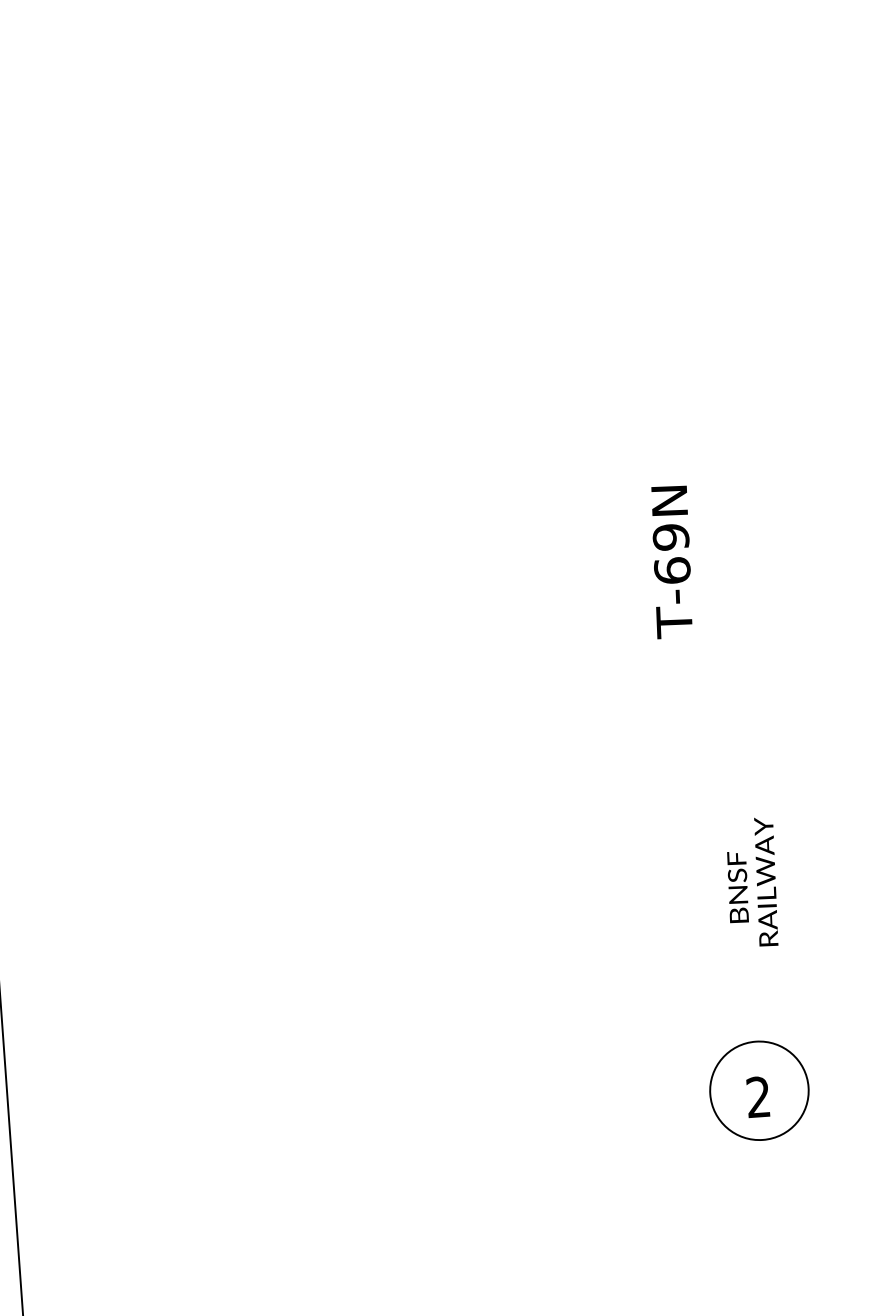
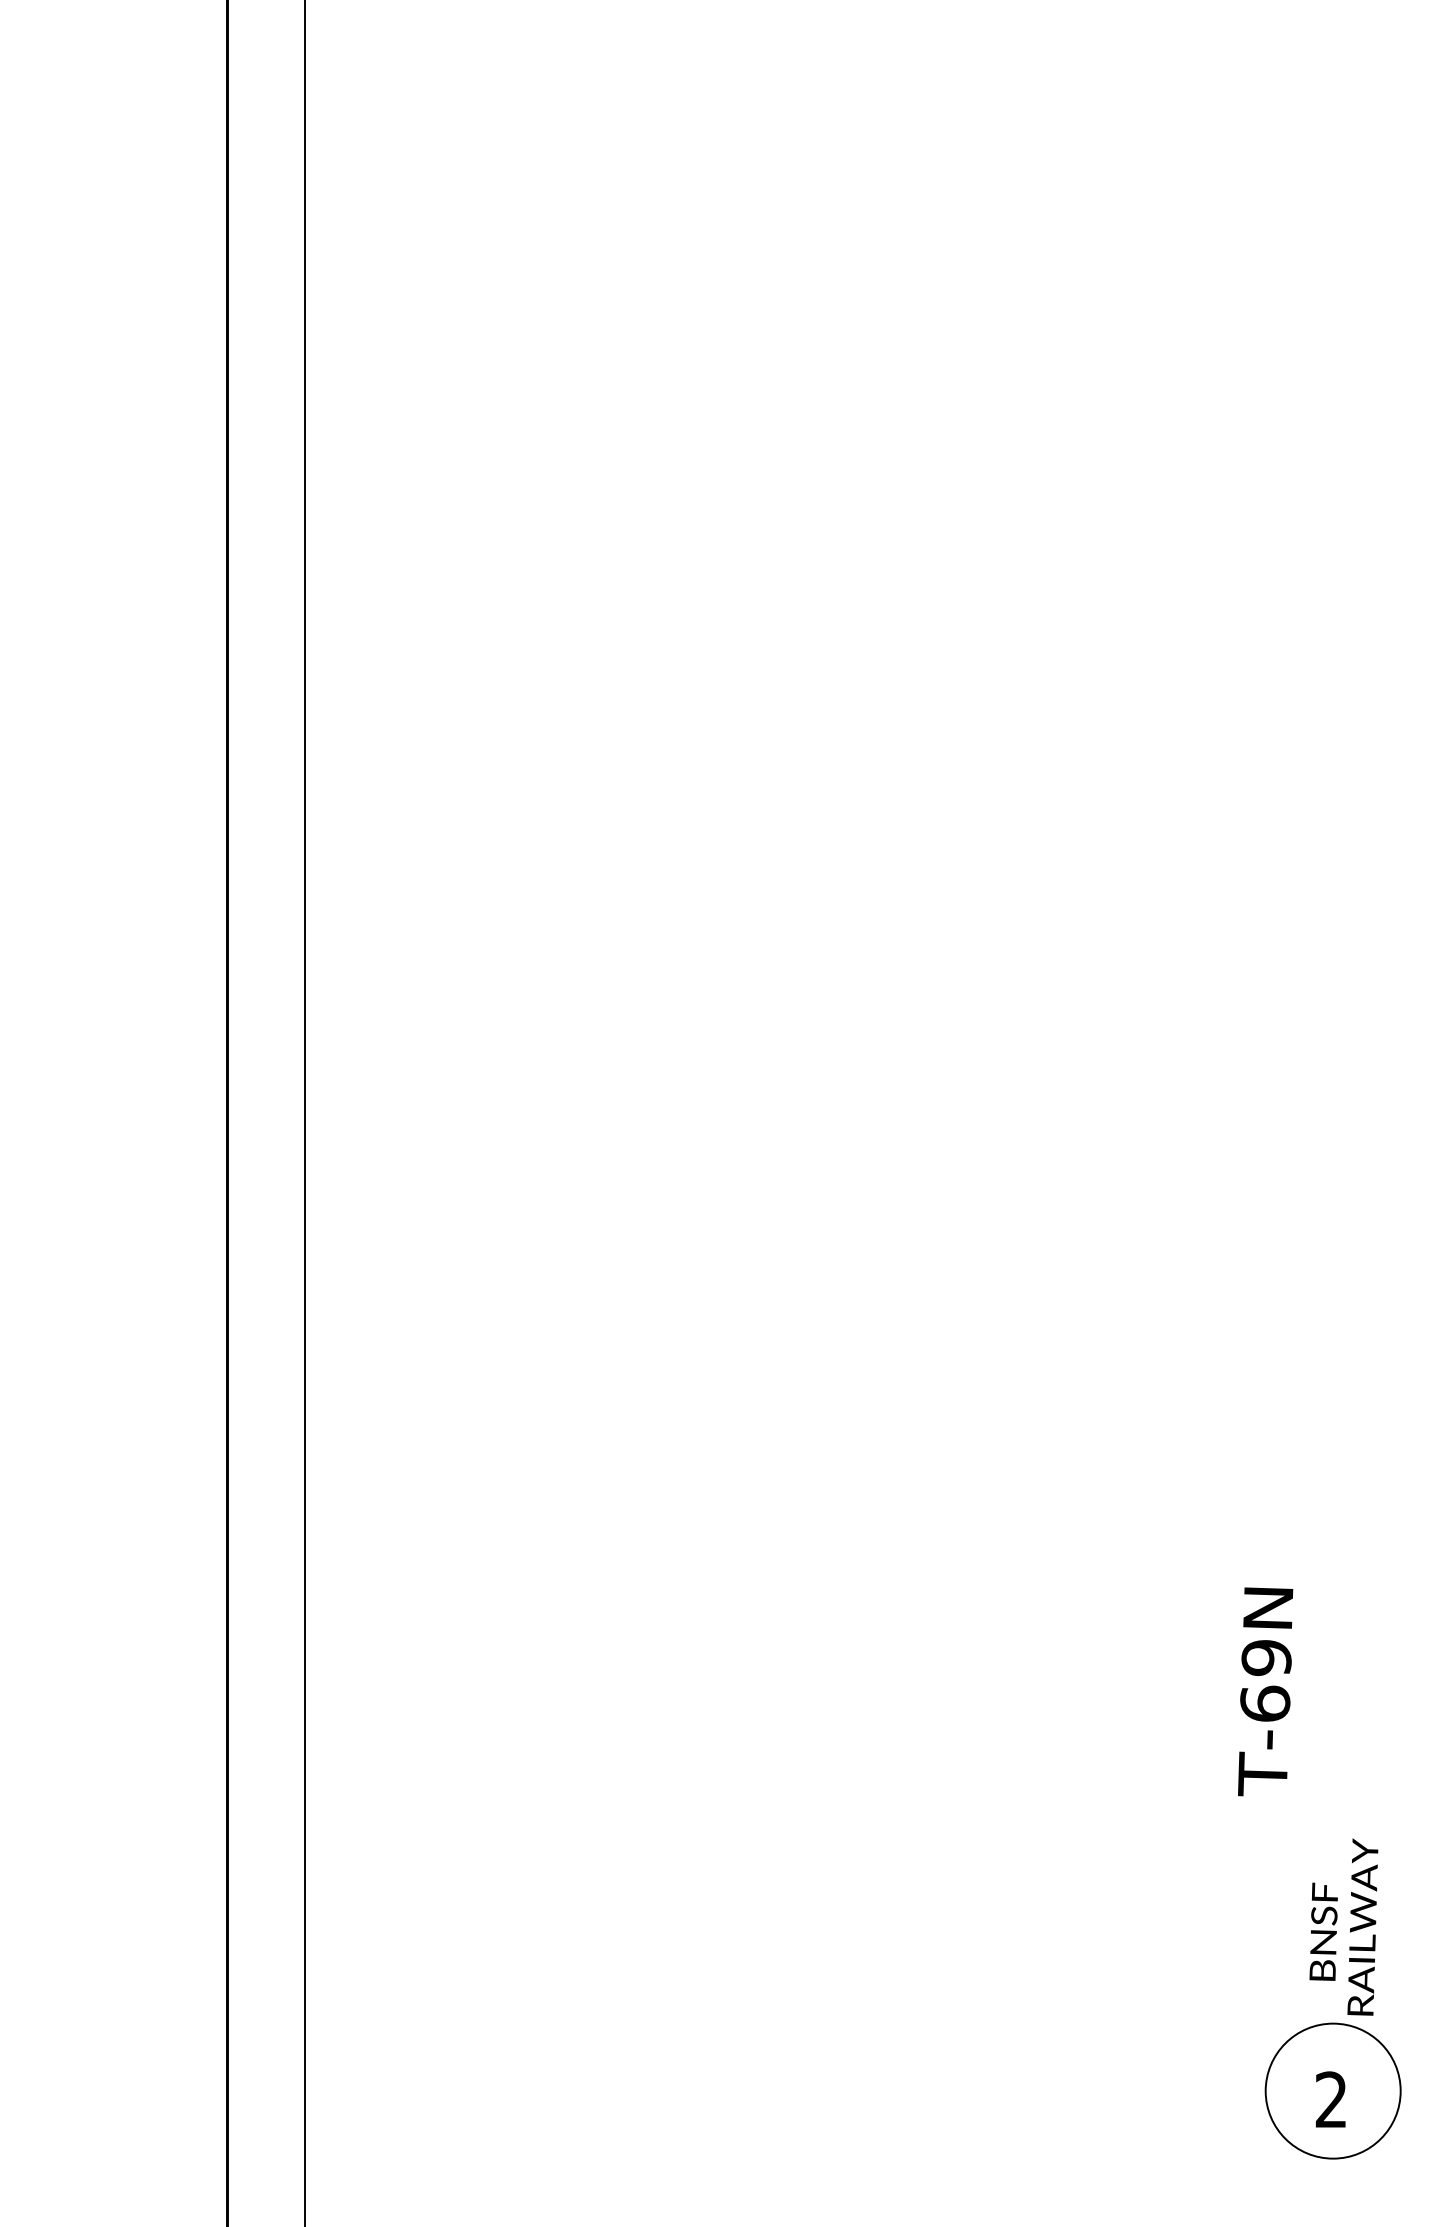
text: (671, 561) -> (1265, 1691), moved
text: (752, 882) -> (1343, 1926), moved

